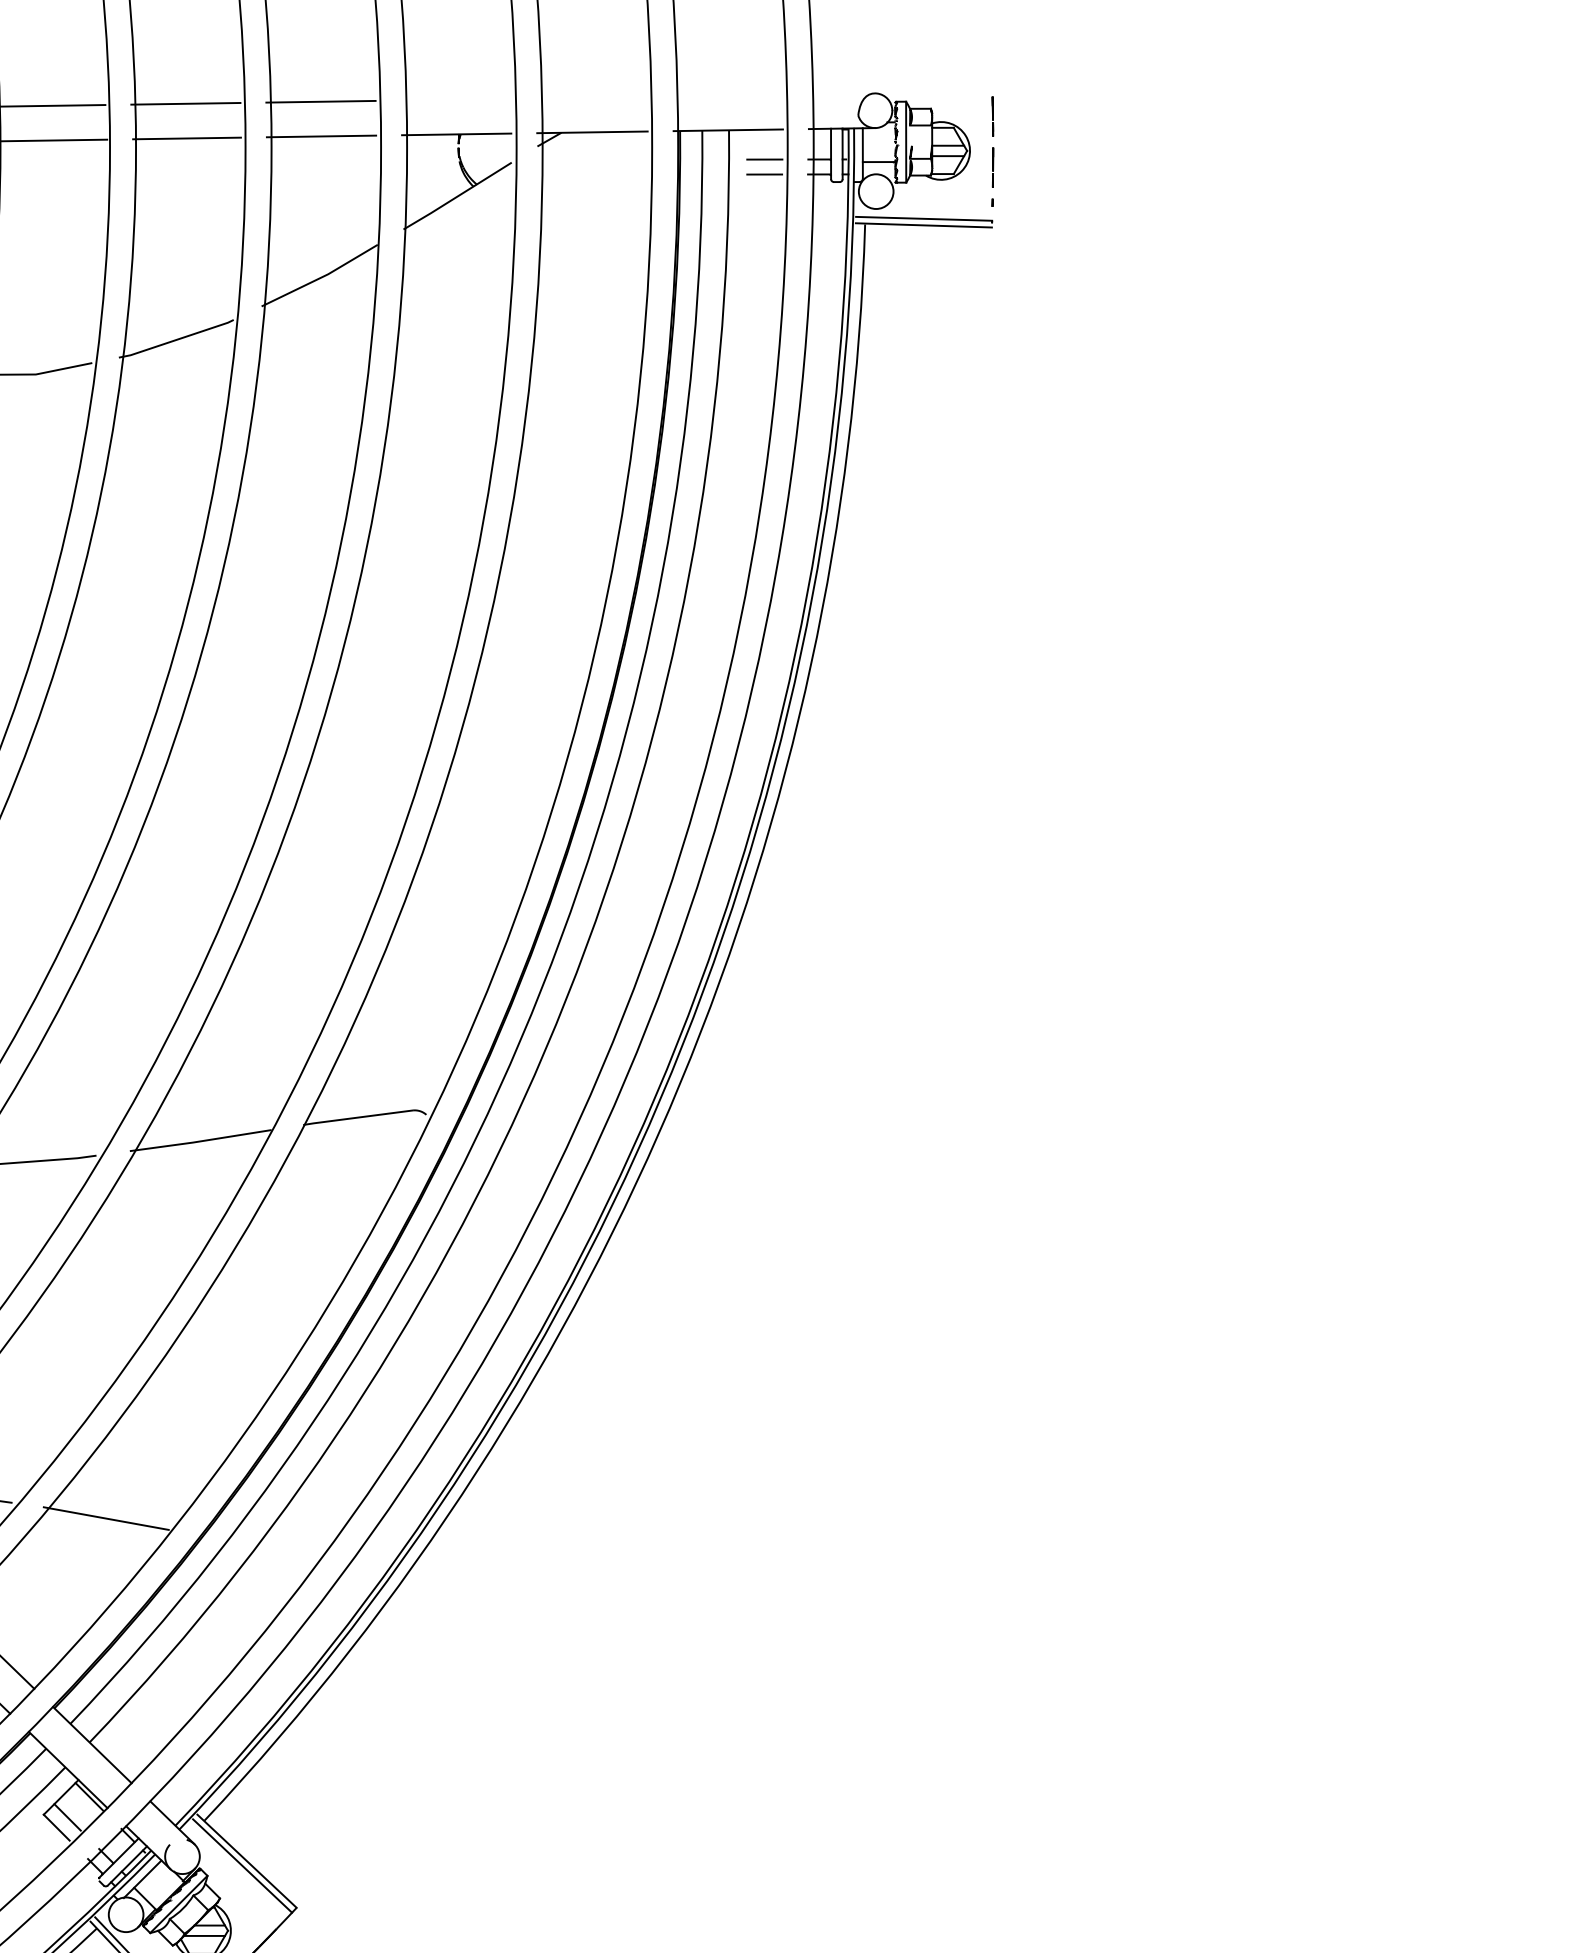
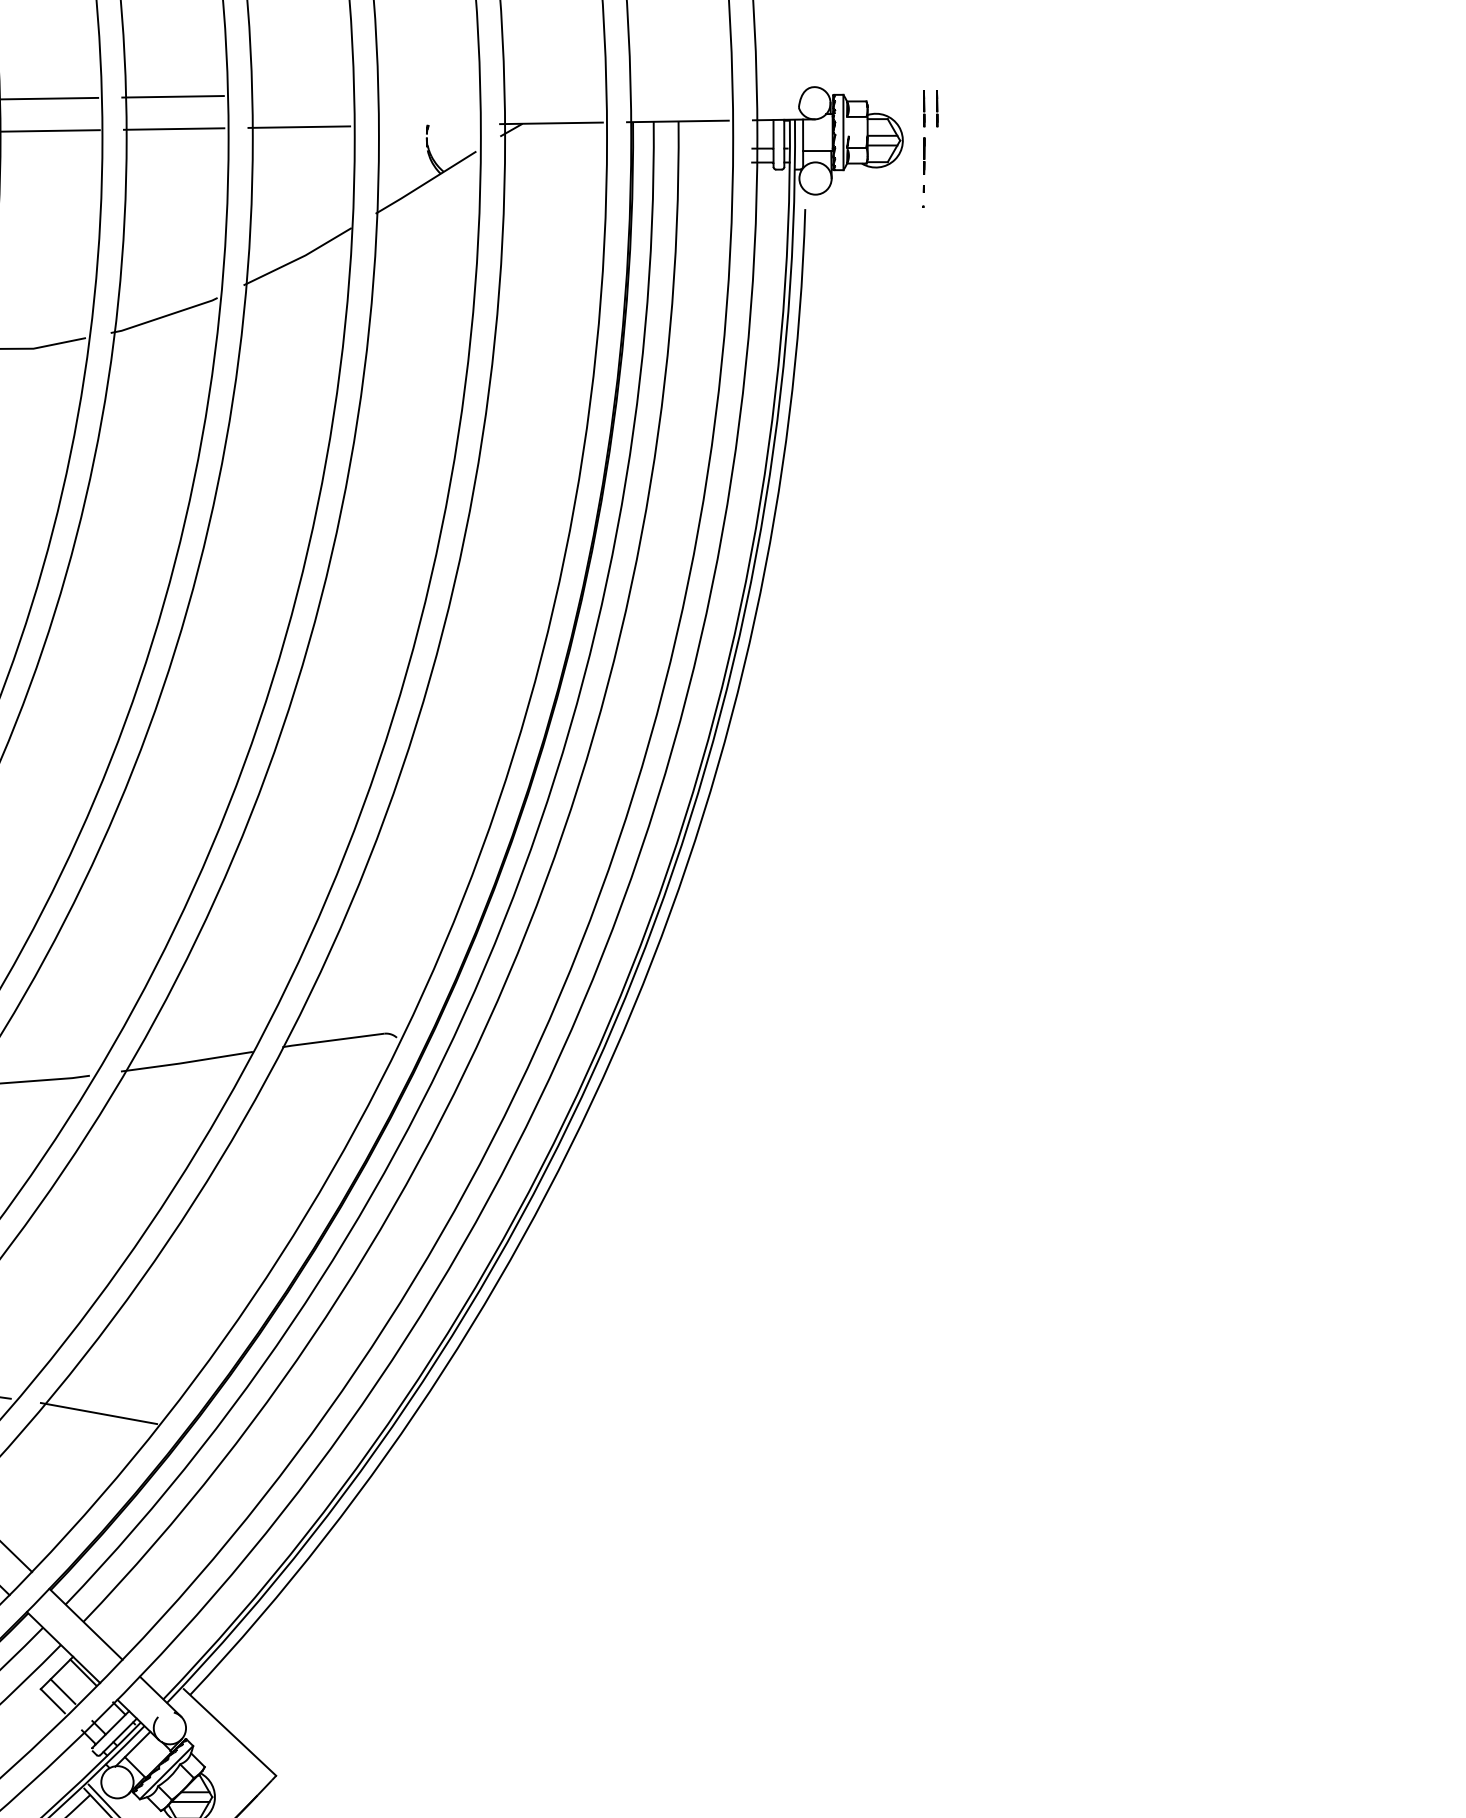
line: (320, 101) -> (298, 94), removed
line: (1006, 116) -> (936, 108), added
line: (456, 134) -> (424, 125), removed
line: (764, 159) -> (711, 148), removed
line: (764, 174) -> (711, 162), removed
line: (924, 218) -> (860, 203), removed
line: (923, 225) -> (859, 210), removed
line: (242, 1865) -> (225, 1736), removed

